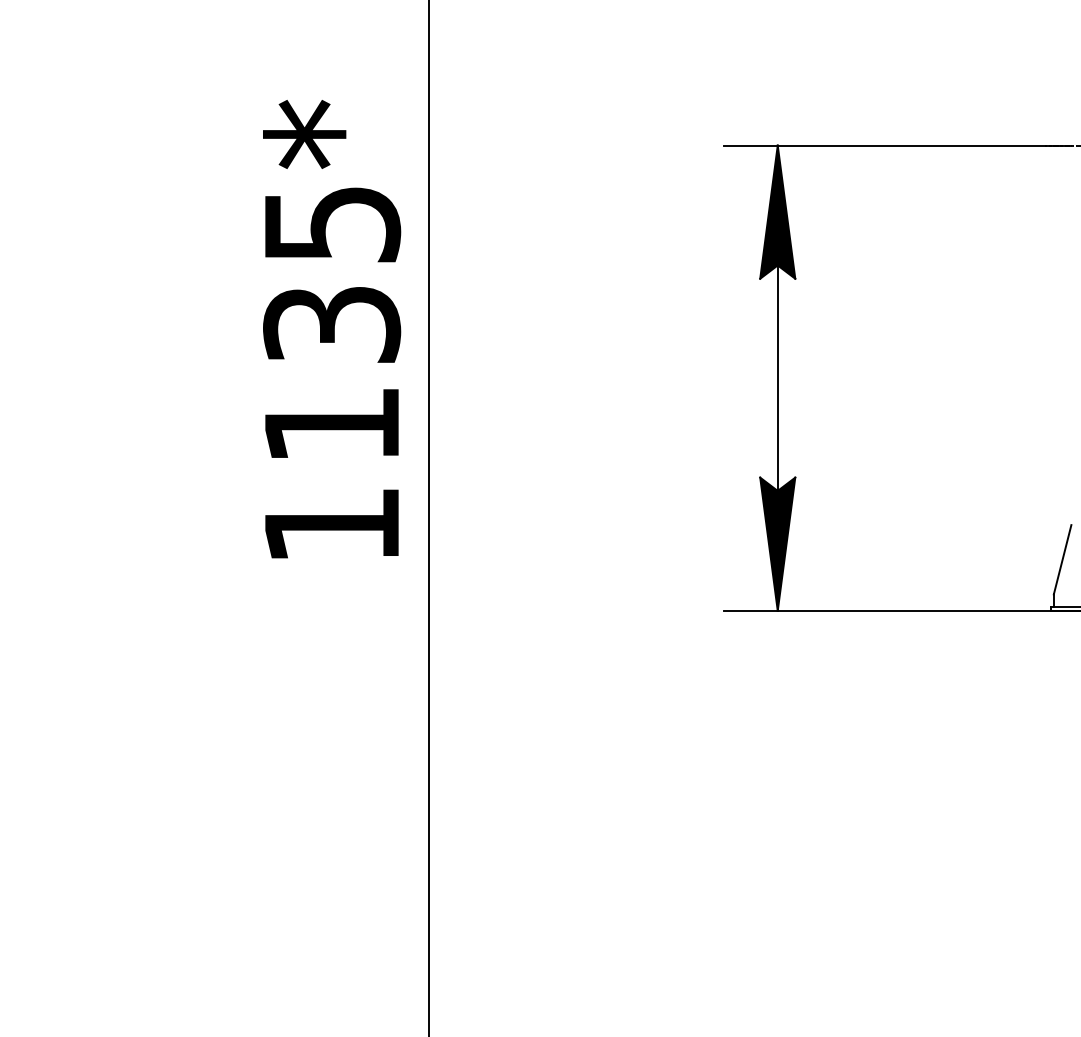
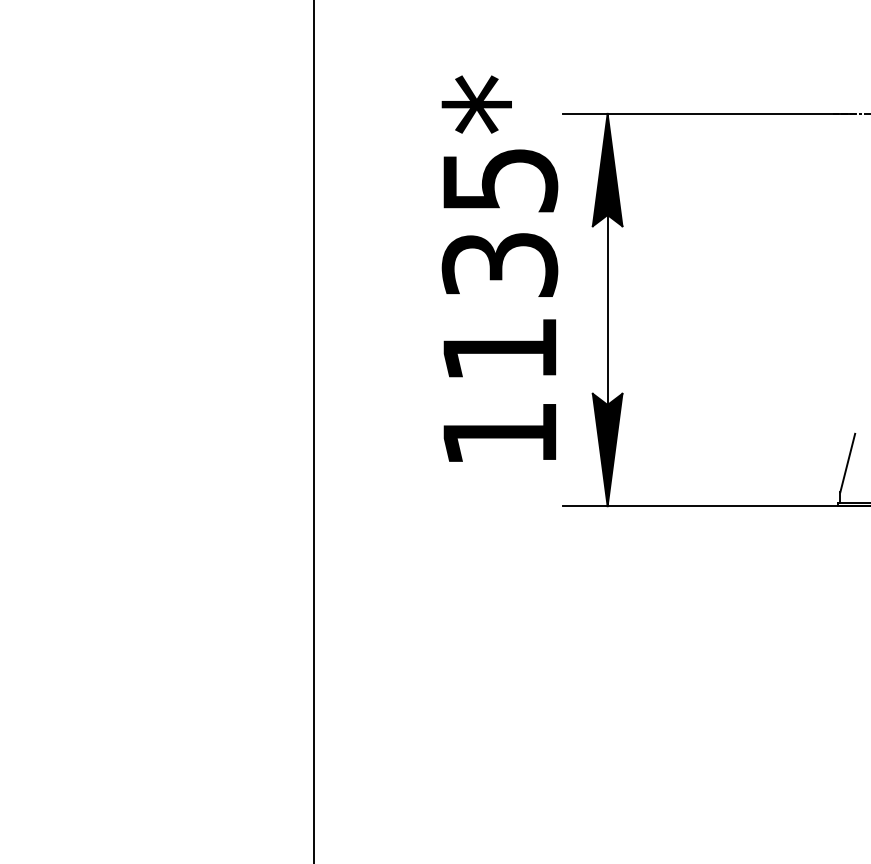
text: (332, 329) -> (500, 268), moved

